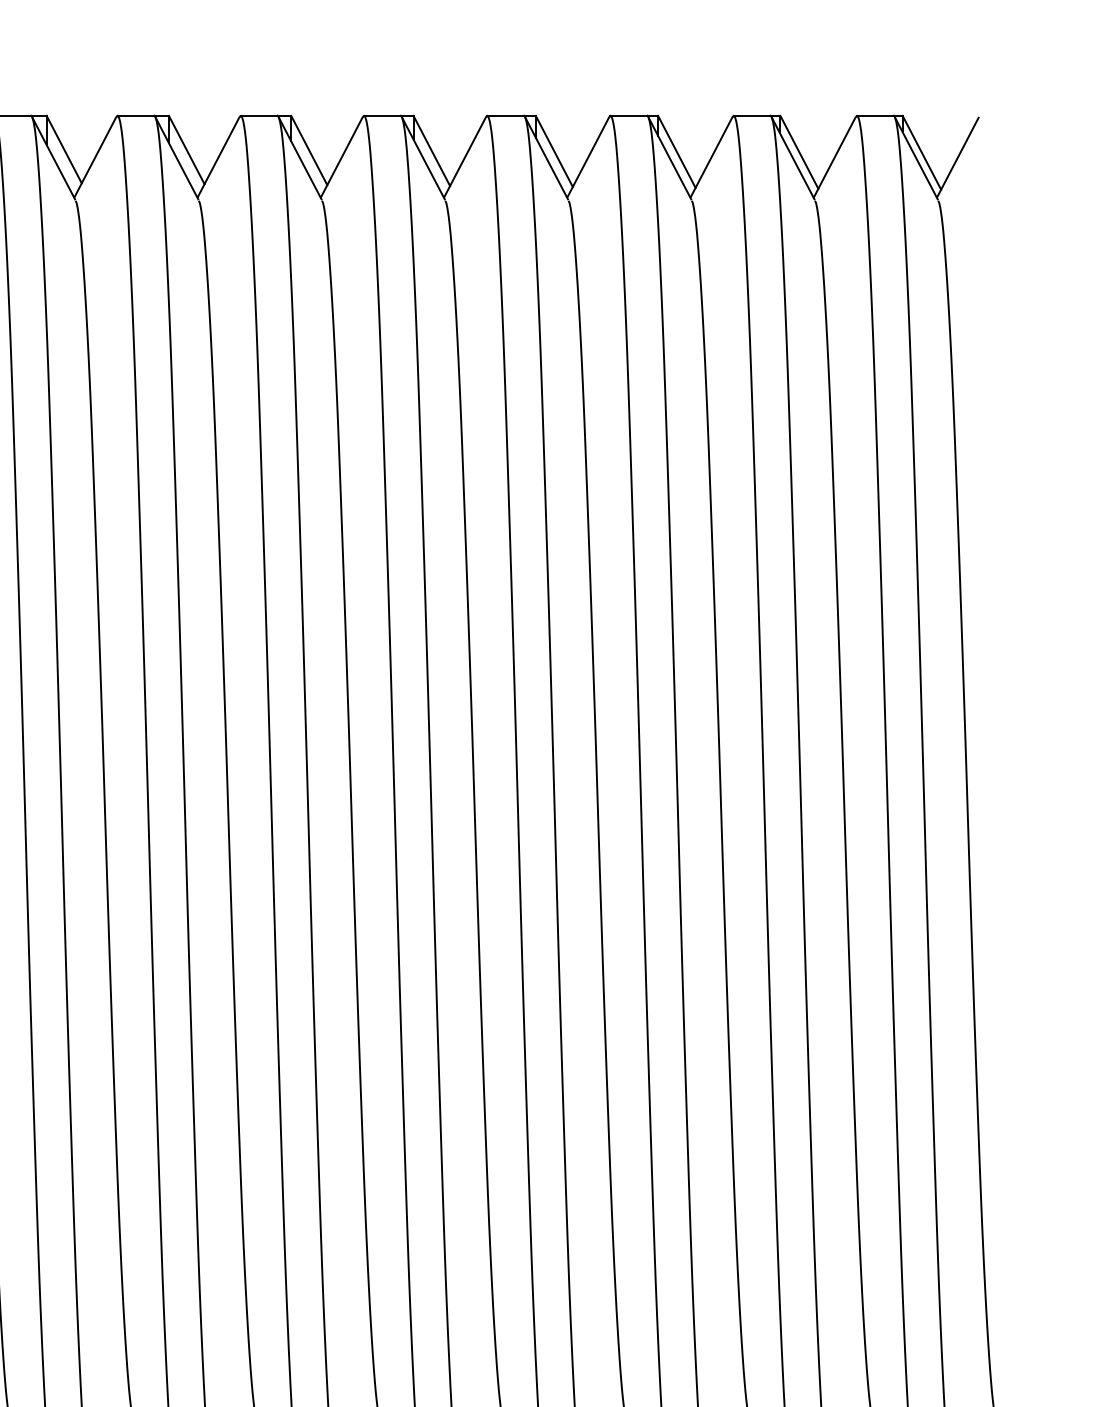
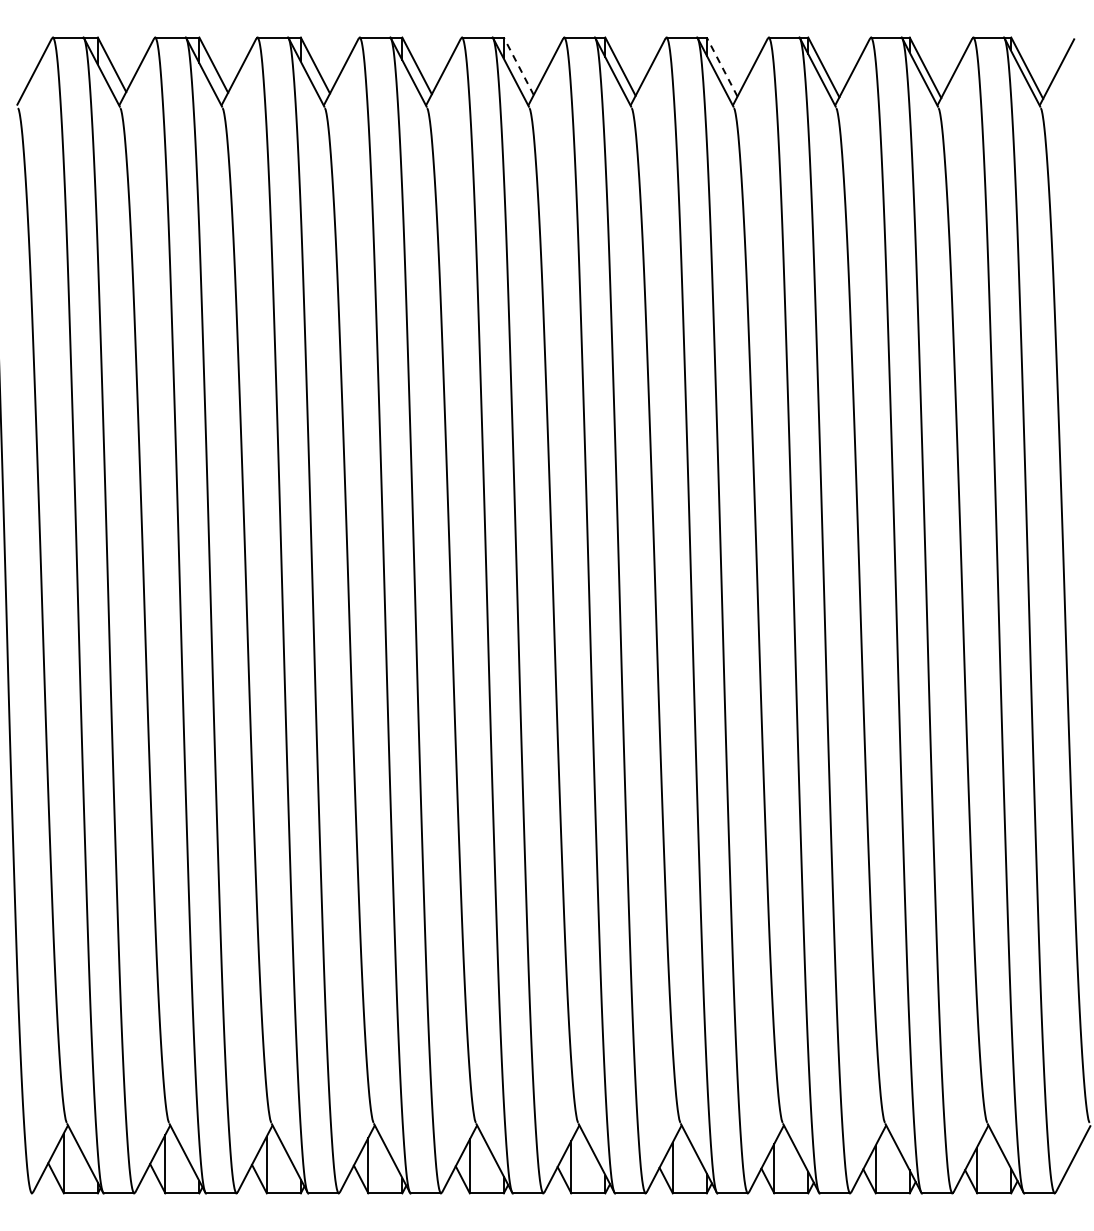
line: (308, 149) -> (518, 65), solid -> dashed
line: (553, 150) -> (721, 66), solid -> dashed

